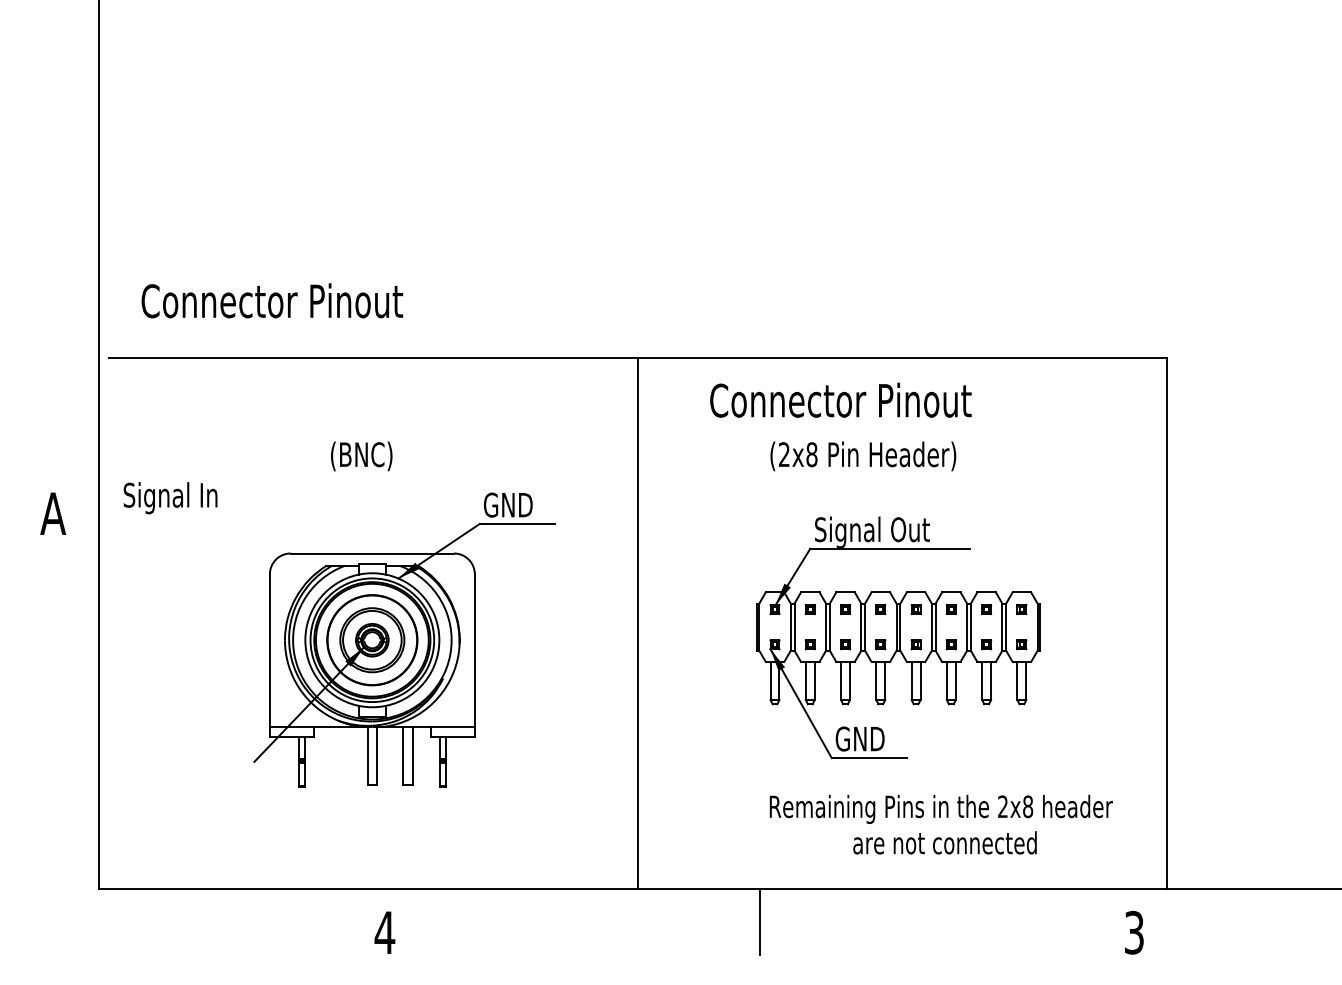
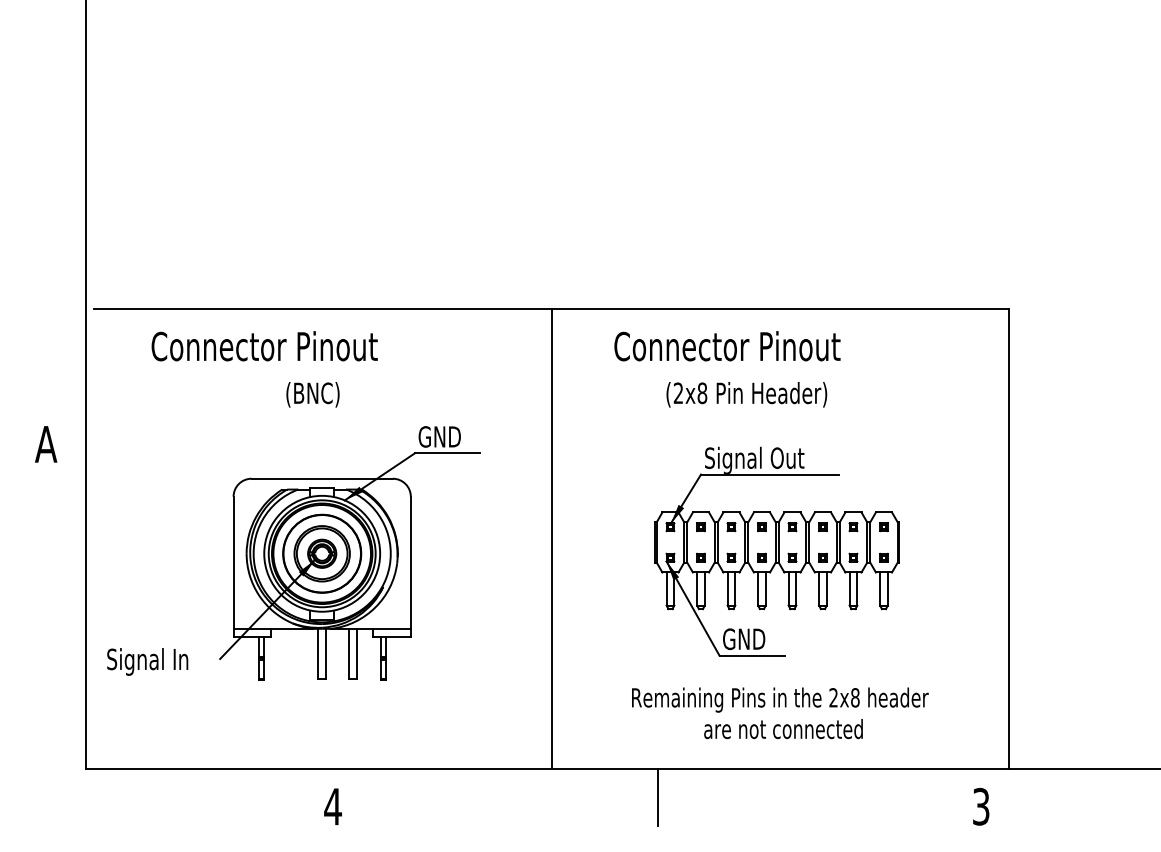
text: (272, 301) -> (264, 346), moved
text: (170, 497) -> (147, 661), moved
text: (941, 824) -> (780, 713), moved

